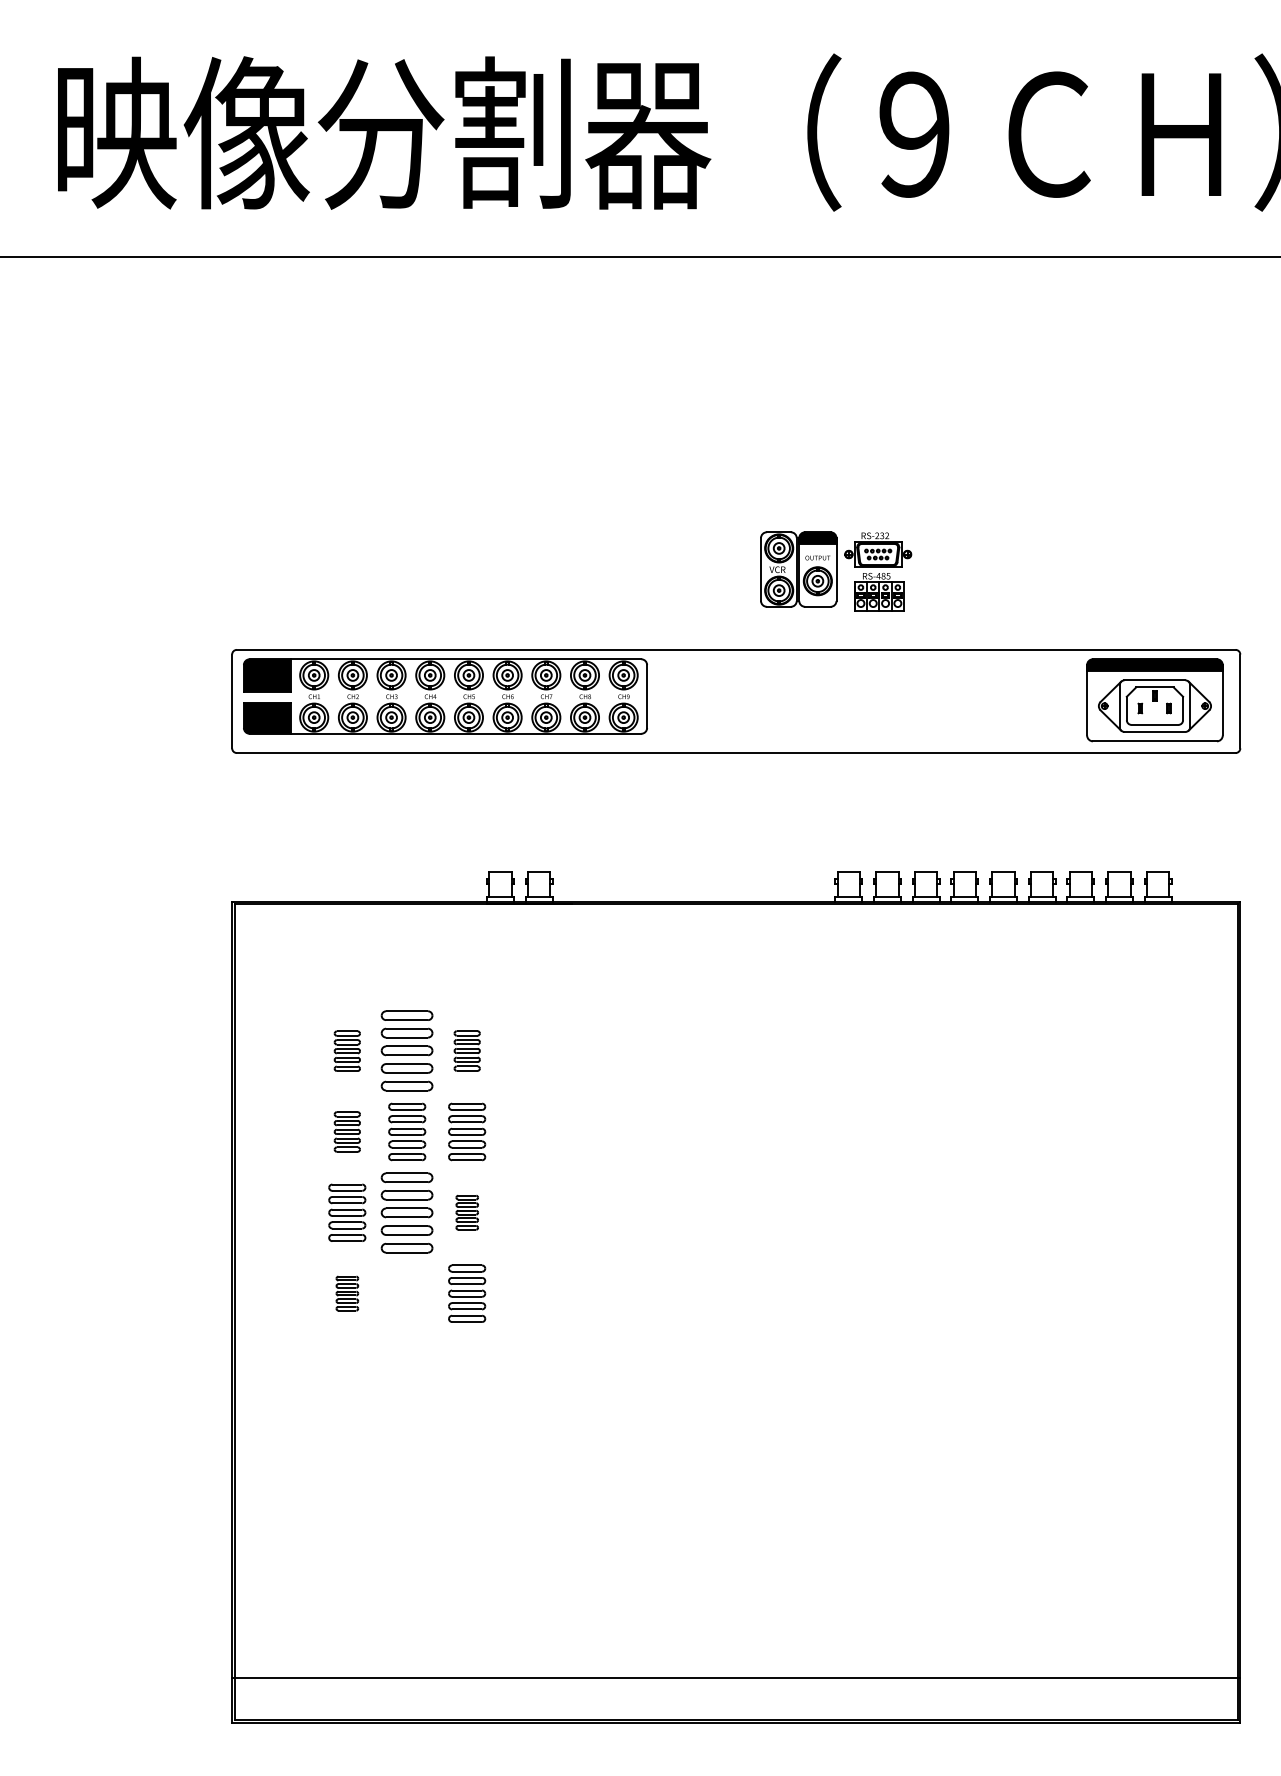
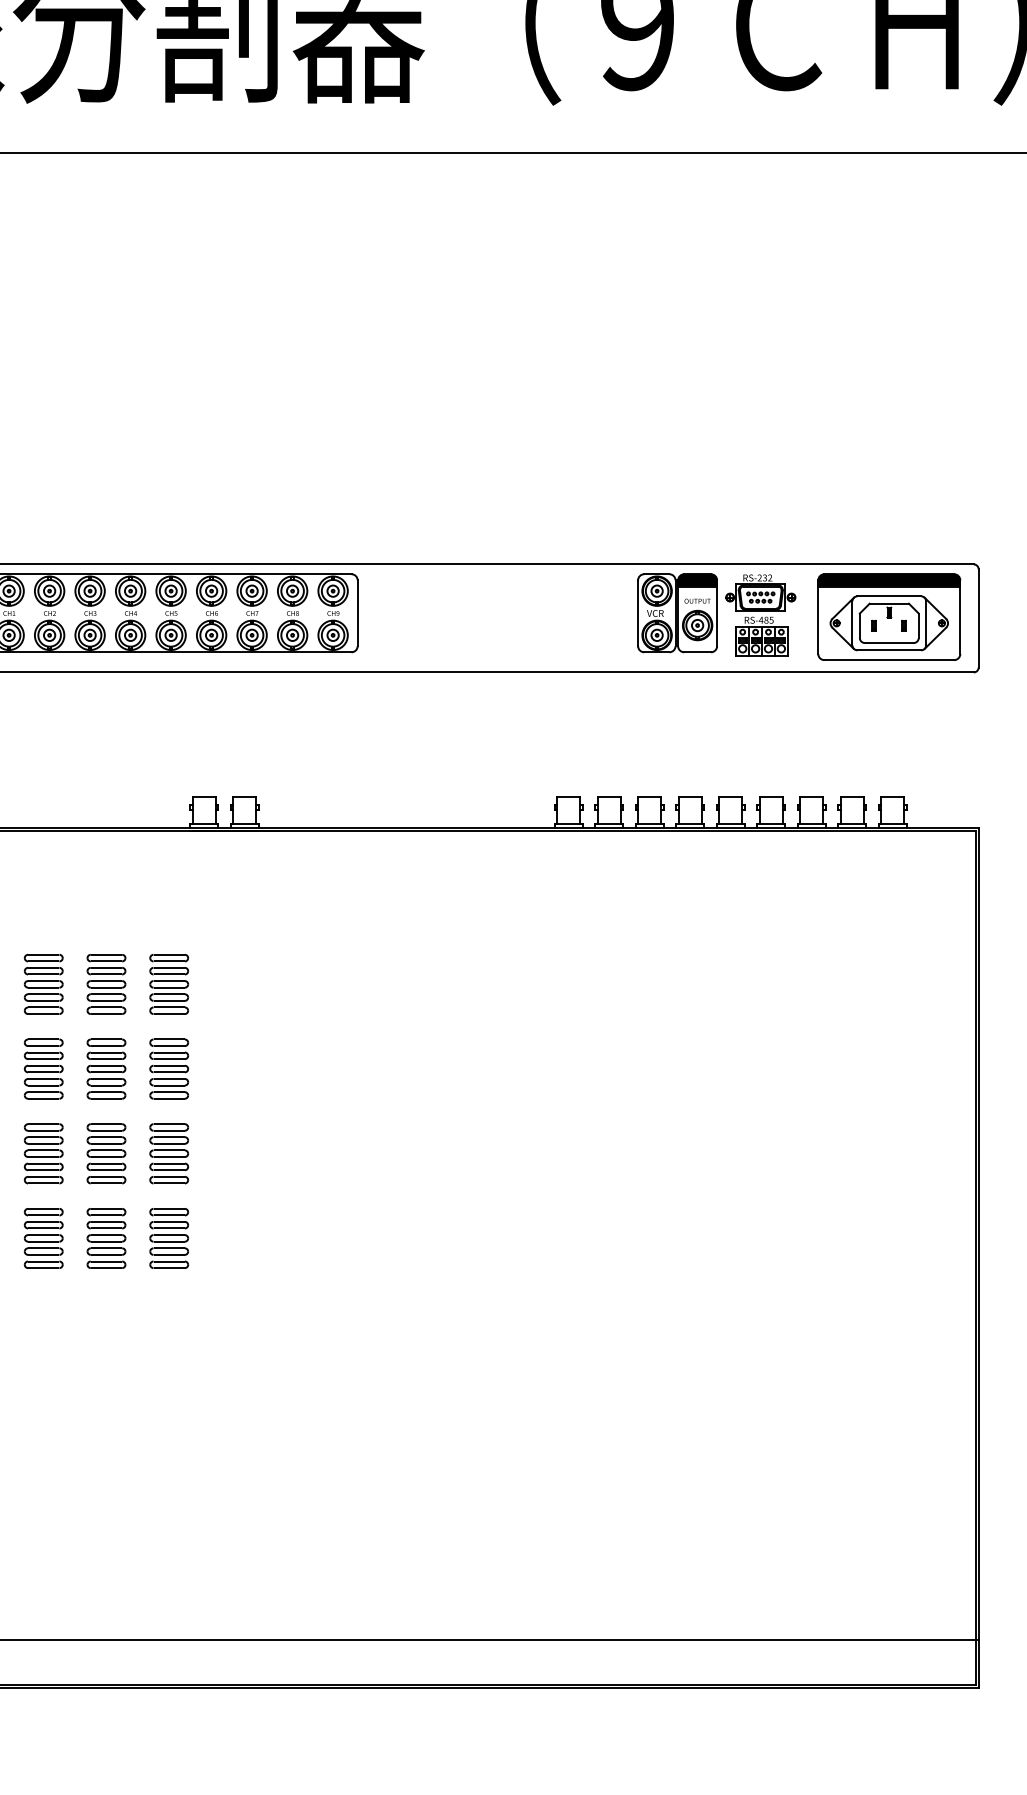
part: (836, 571) -> (717, 615), moved
part: (467, 1050) -> (169, 983), size x1.43
part: (347, 1051) -> (43, 984), size x1.43
part: (407, 1051) -> (106, 984), size x0.71
part: (347, 1131) -> (43, 1068), size x1.43
part: (407, 1212) -> (106, 1153), size x0.71
part: (467, 1212) -> (169, 1153), size x1.67
part: (347, 1293) -> (43, 1238), size x1.67
part: (407, 1293) -> (106, 1238), added

